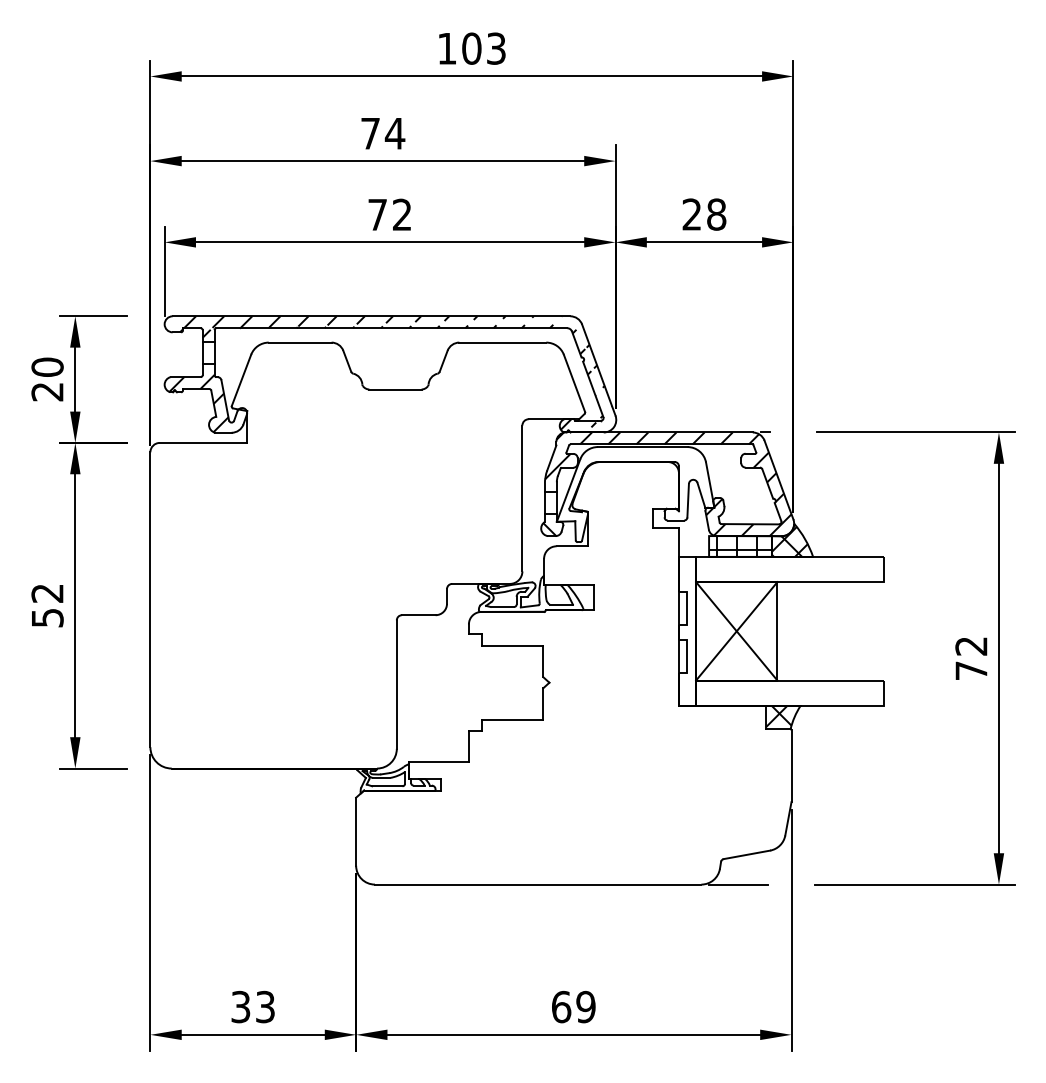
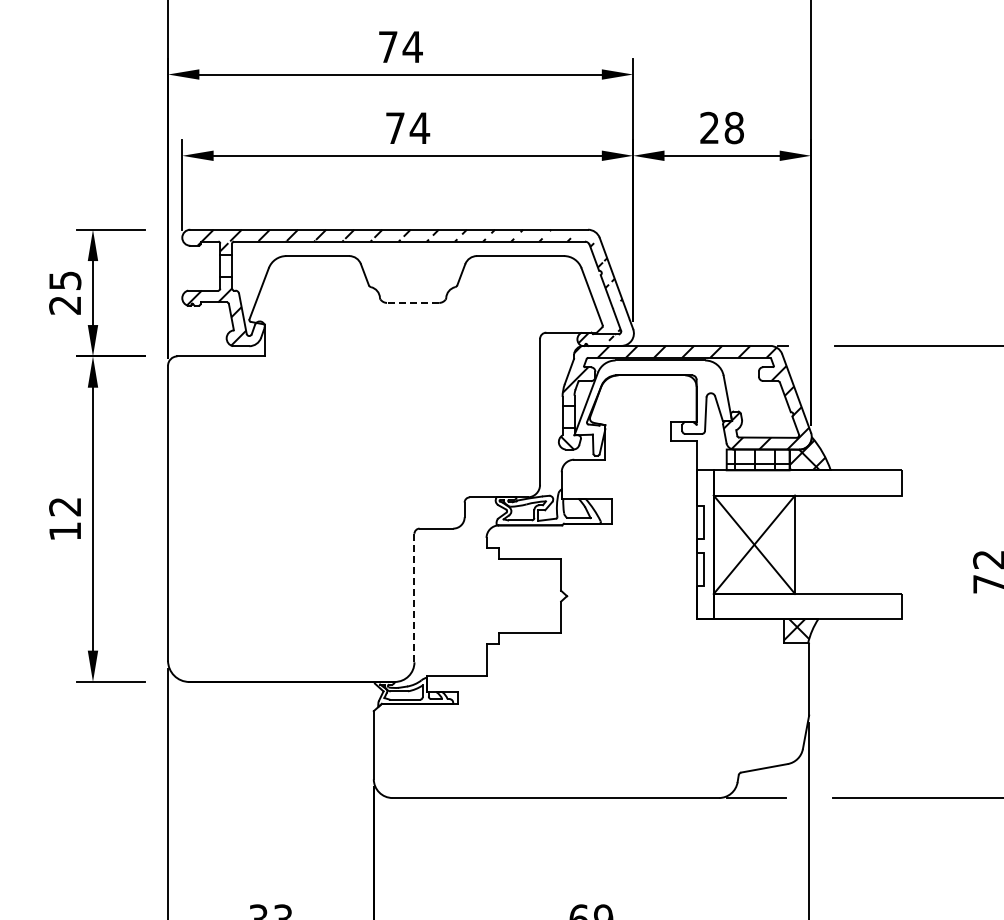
text: (402, 214) -> (420, 127), 72 -> 74
text: (47, 366) -> (65, 279), 20 -> 25
line: (394, 389) -> (412, 302), solid -> dashed
text: (47, 618) -> (65, 531), 52 -> 12
line: (396, 684) -> (414, 597), solid -> dashed

